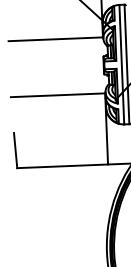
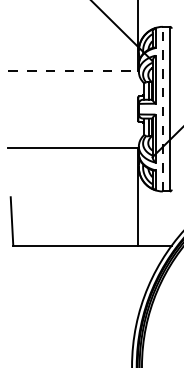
line: (56, 39) -> (74, 70), solid -> dashed
line: (121, 64) -> (162, 108), solid -> dashed

